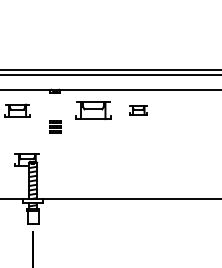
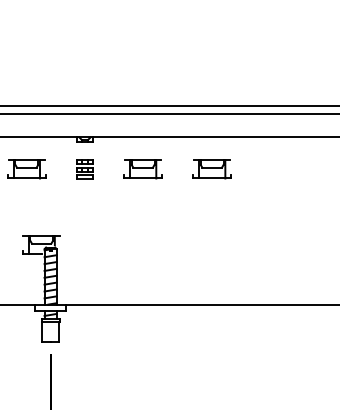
part: (93, 110) -> (143, 169), size x0.71
part: (138, 110) -> (212, 169), size x1.43
part: (55, 126) -> (85, 169), moved

